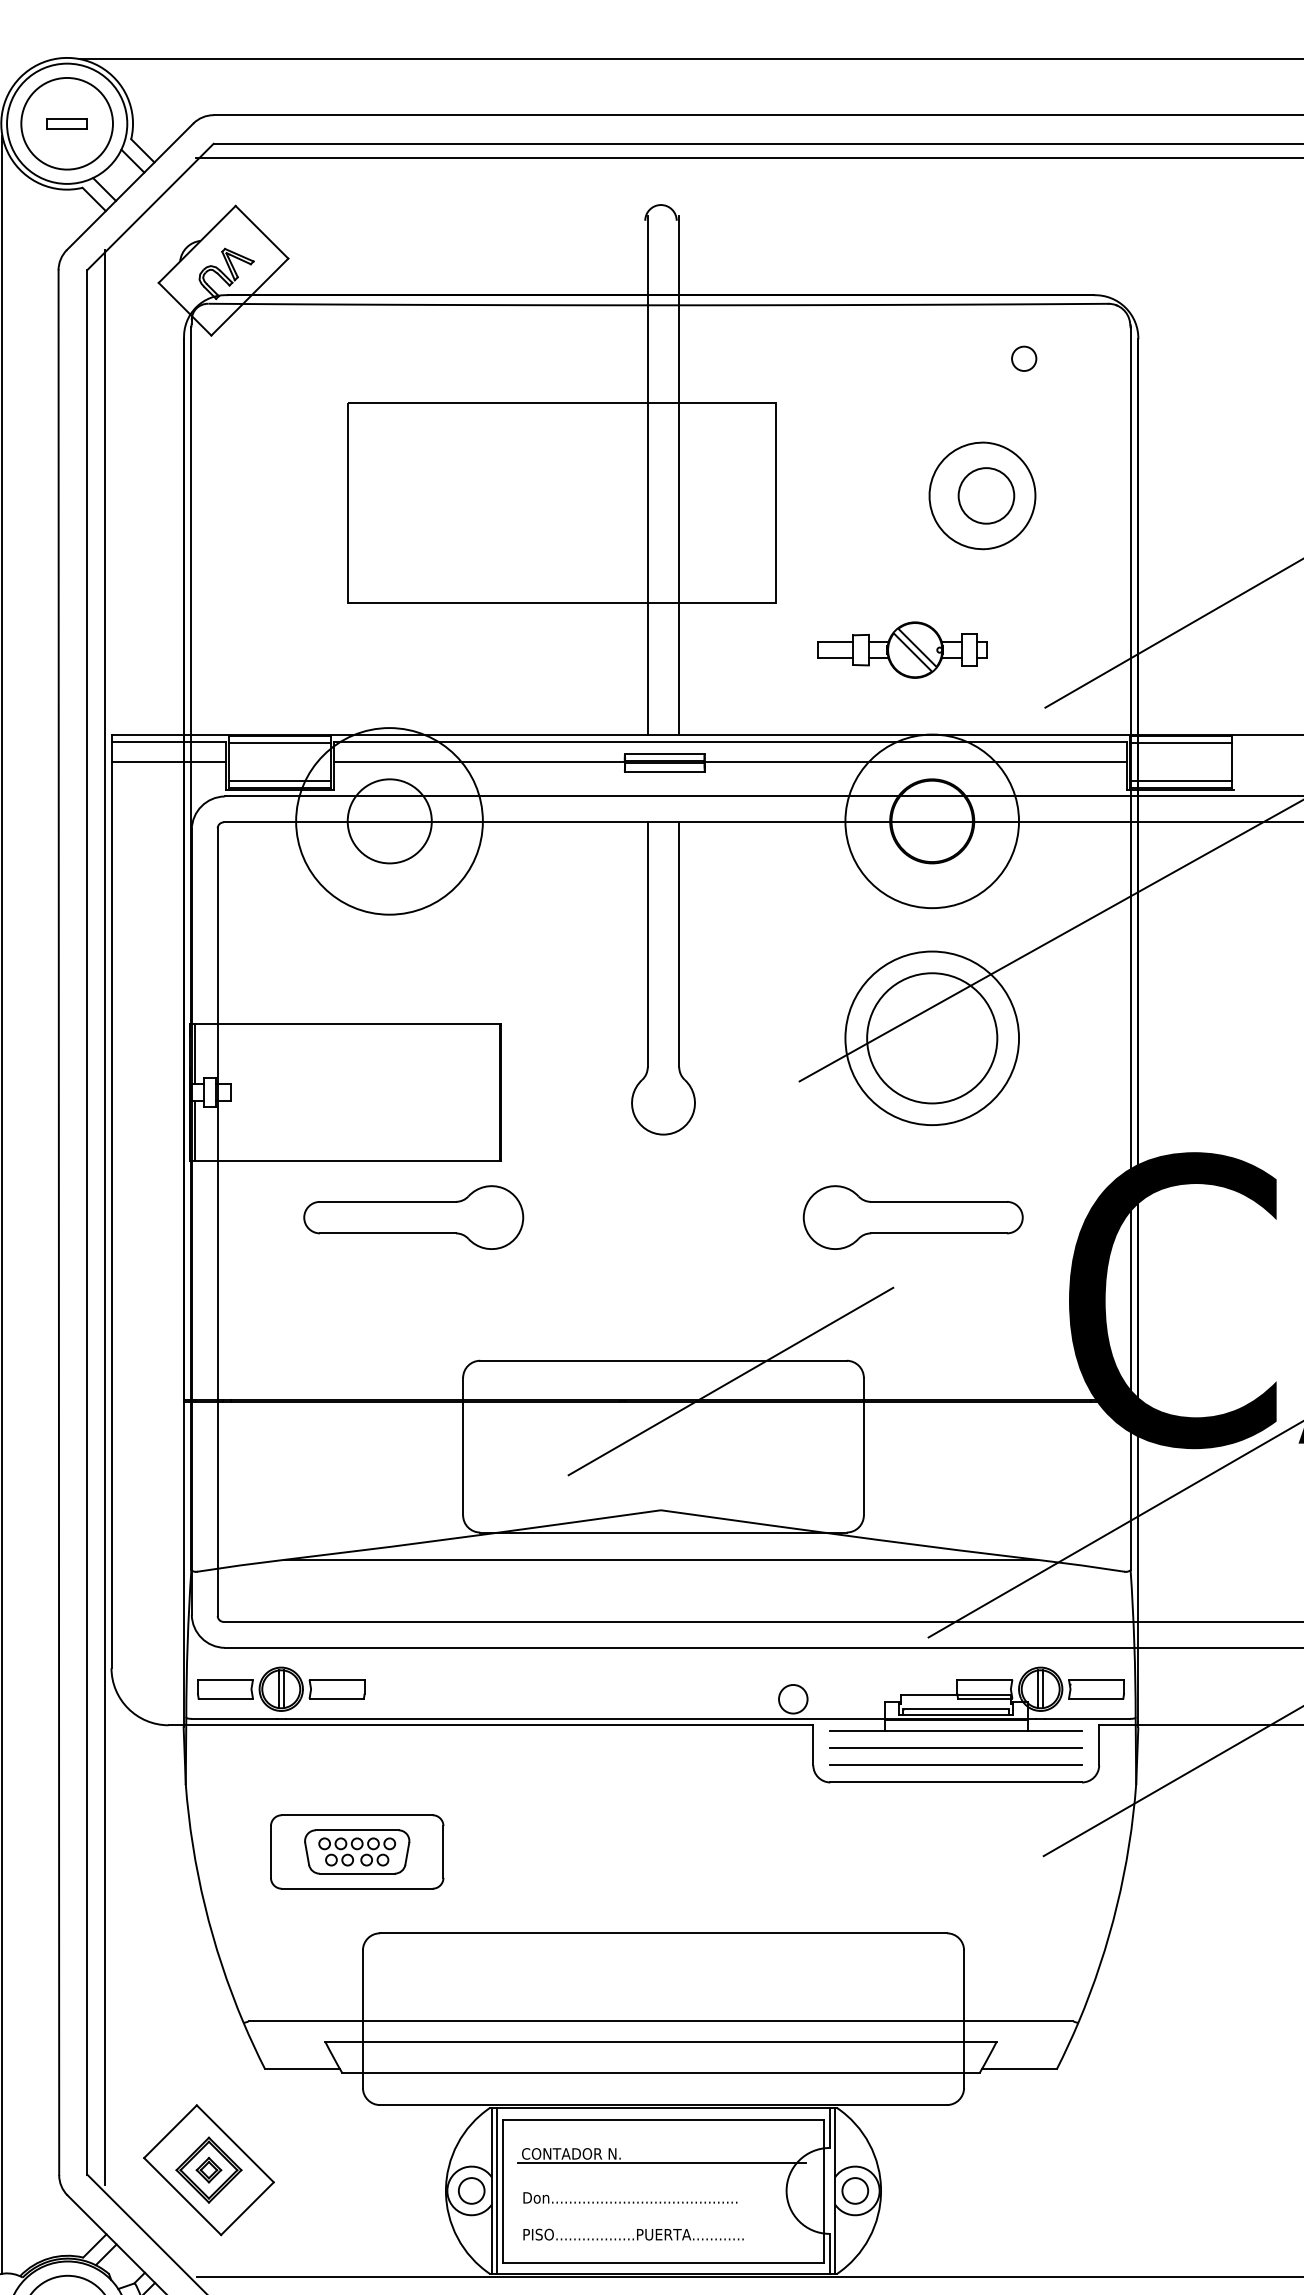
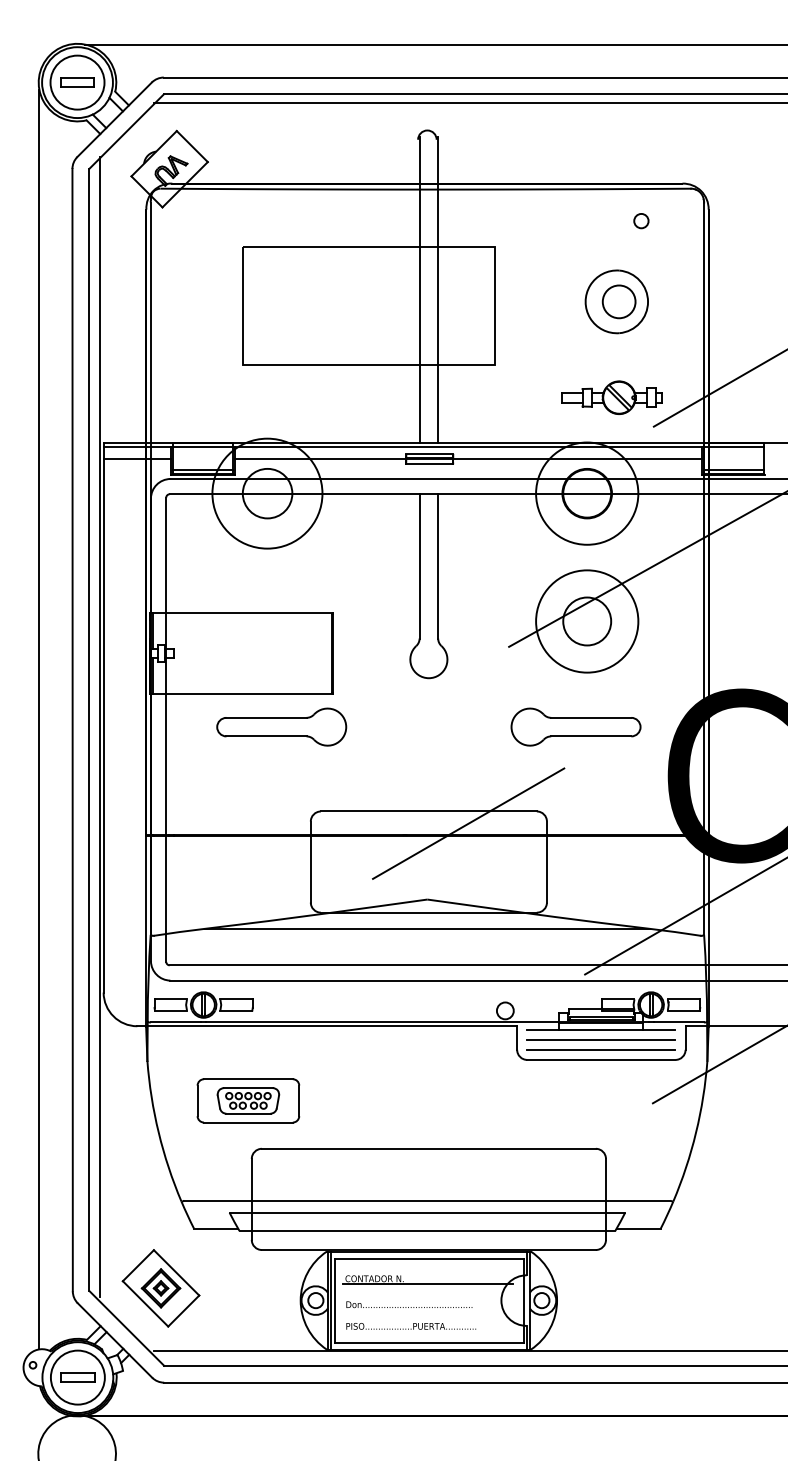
part: (67, 123) -> (77, 82), size x1.43
part: (902, 649) -> (611, 397), moved
circle: (932, 1038) -> (587, 621), size x0.62

